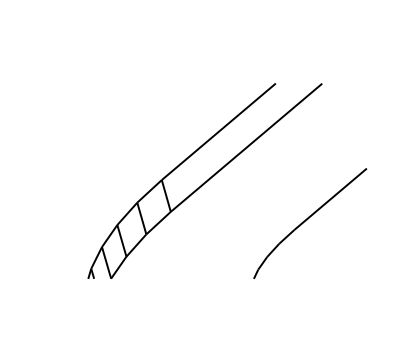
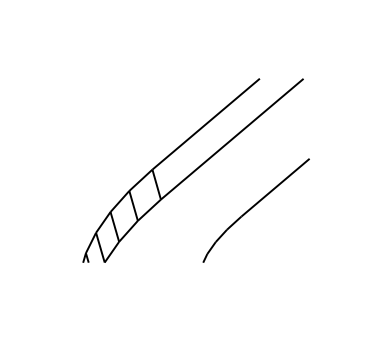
part: (309, 223) -> (255, 210), moved

